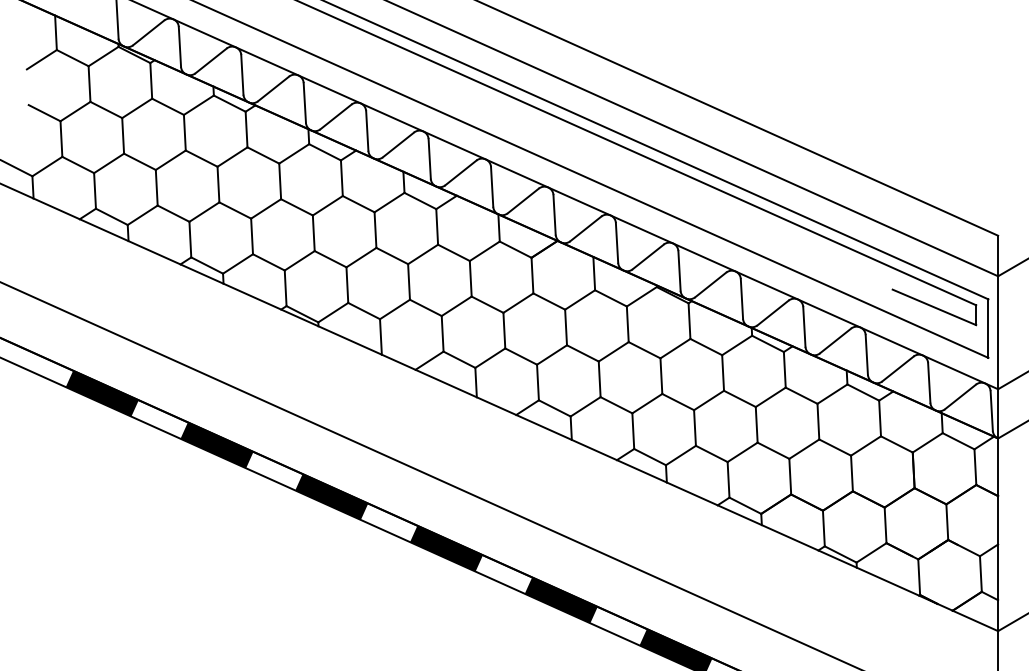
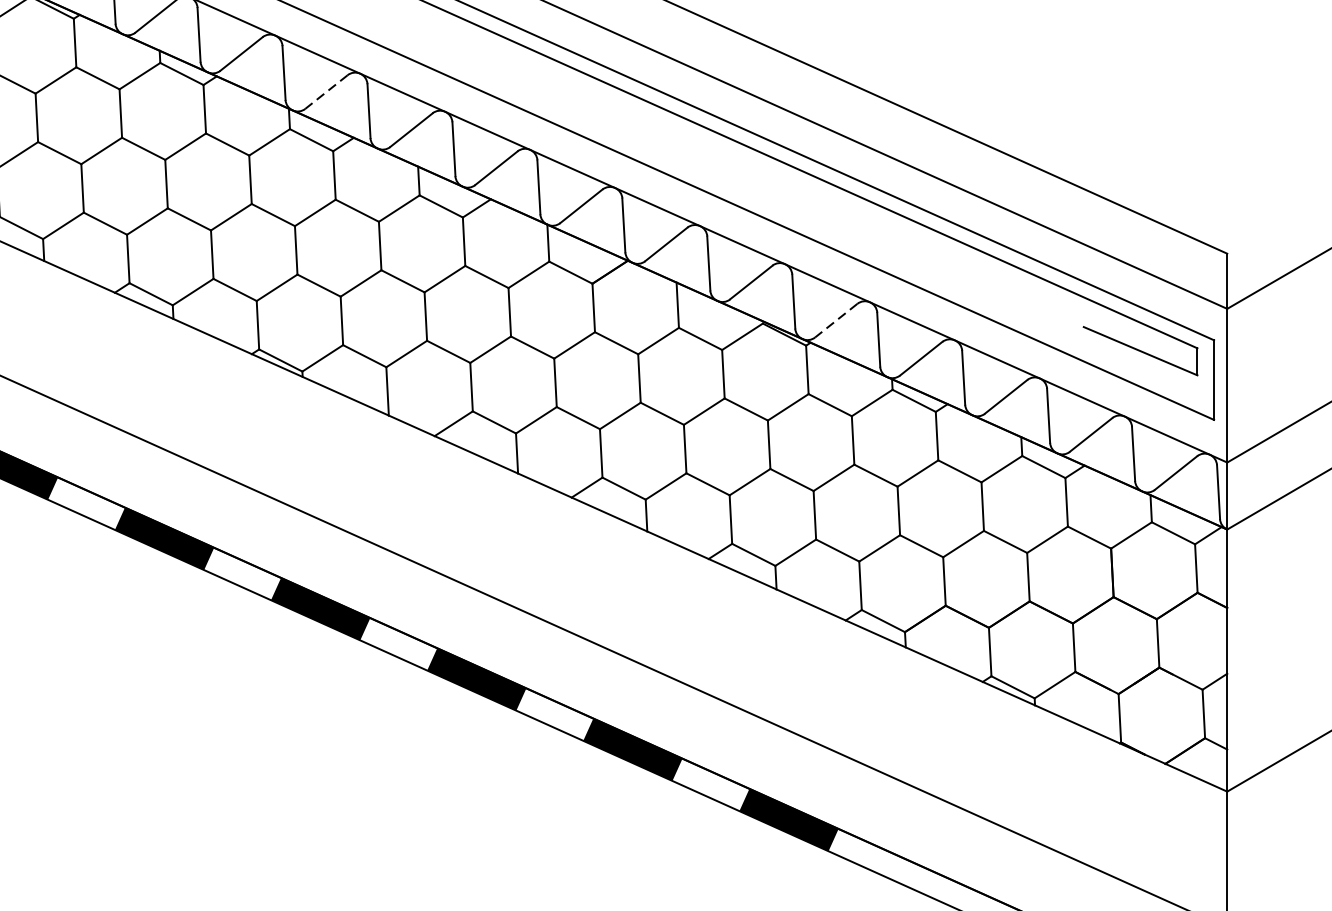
line: (336, 116) -> (327, 91), solid -> dashed
line: (710, 284) -> (835, 320), solid -> dashed

